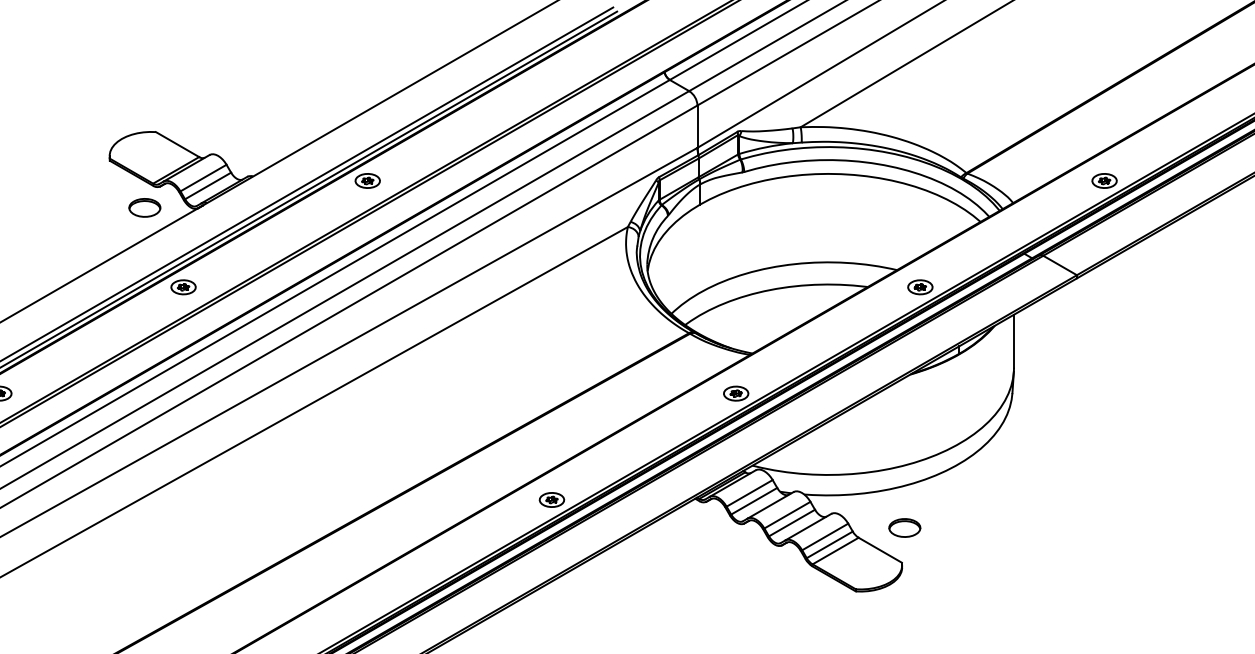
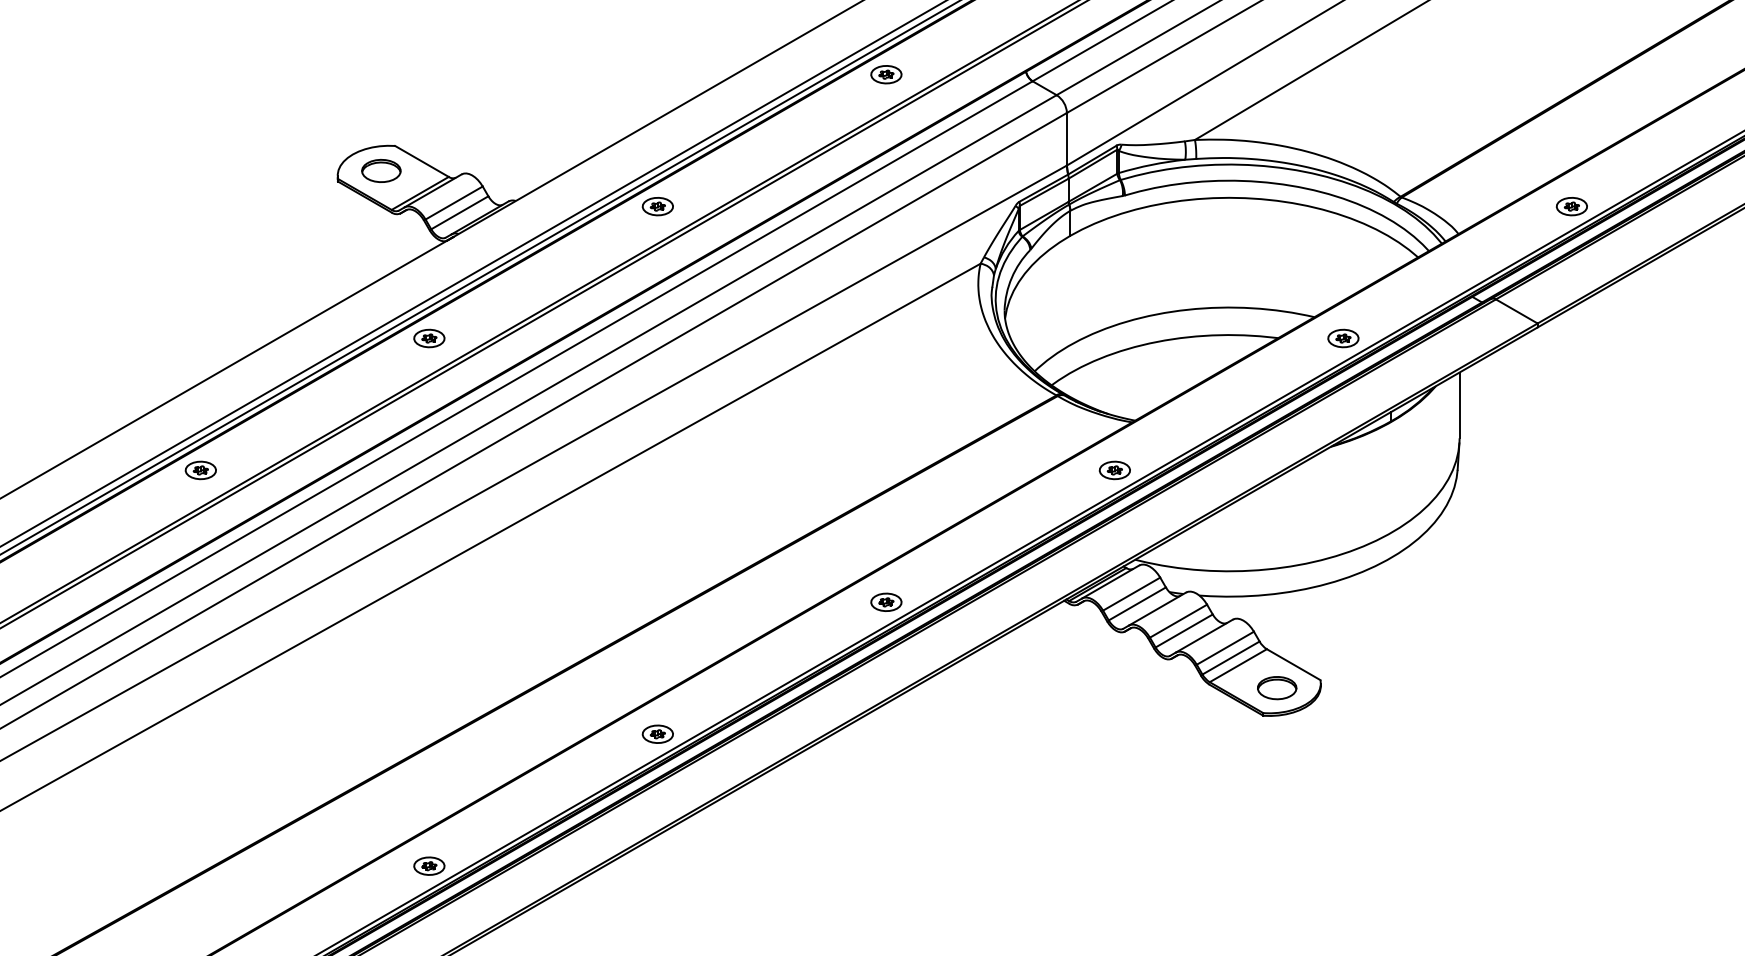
part: (552, 74) -> (886, 74), added
part: (144, 207) -> (381, 170), moved
part: (905, 528) -> (1277, 688), moved
part: (367, 605) -> (657, 733), added

